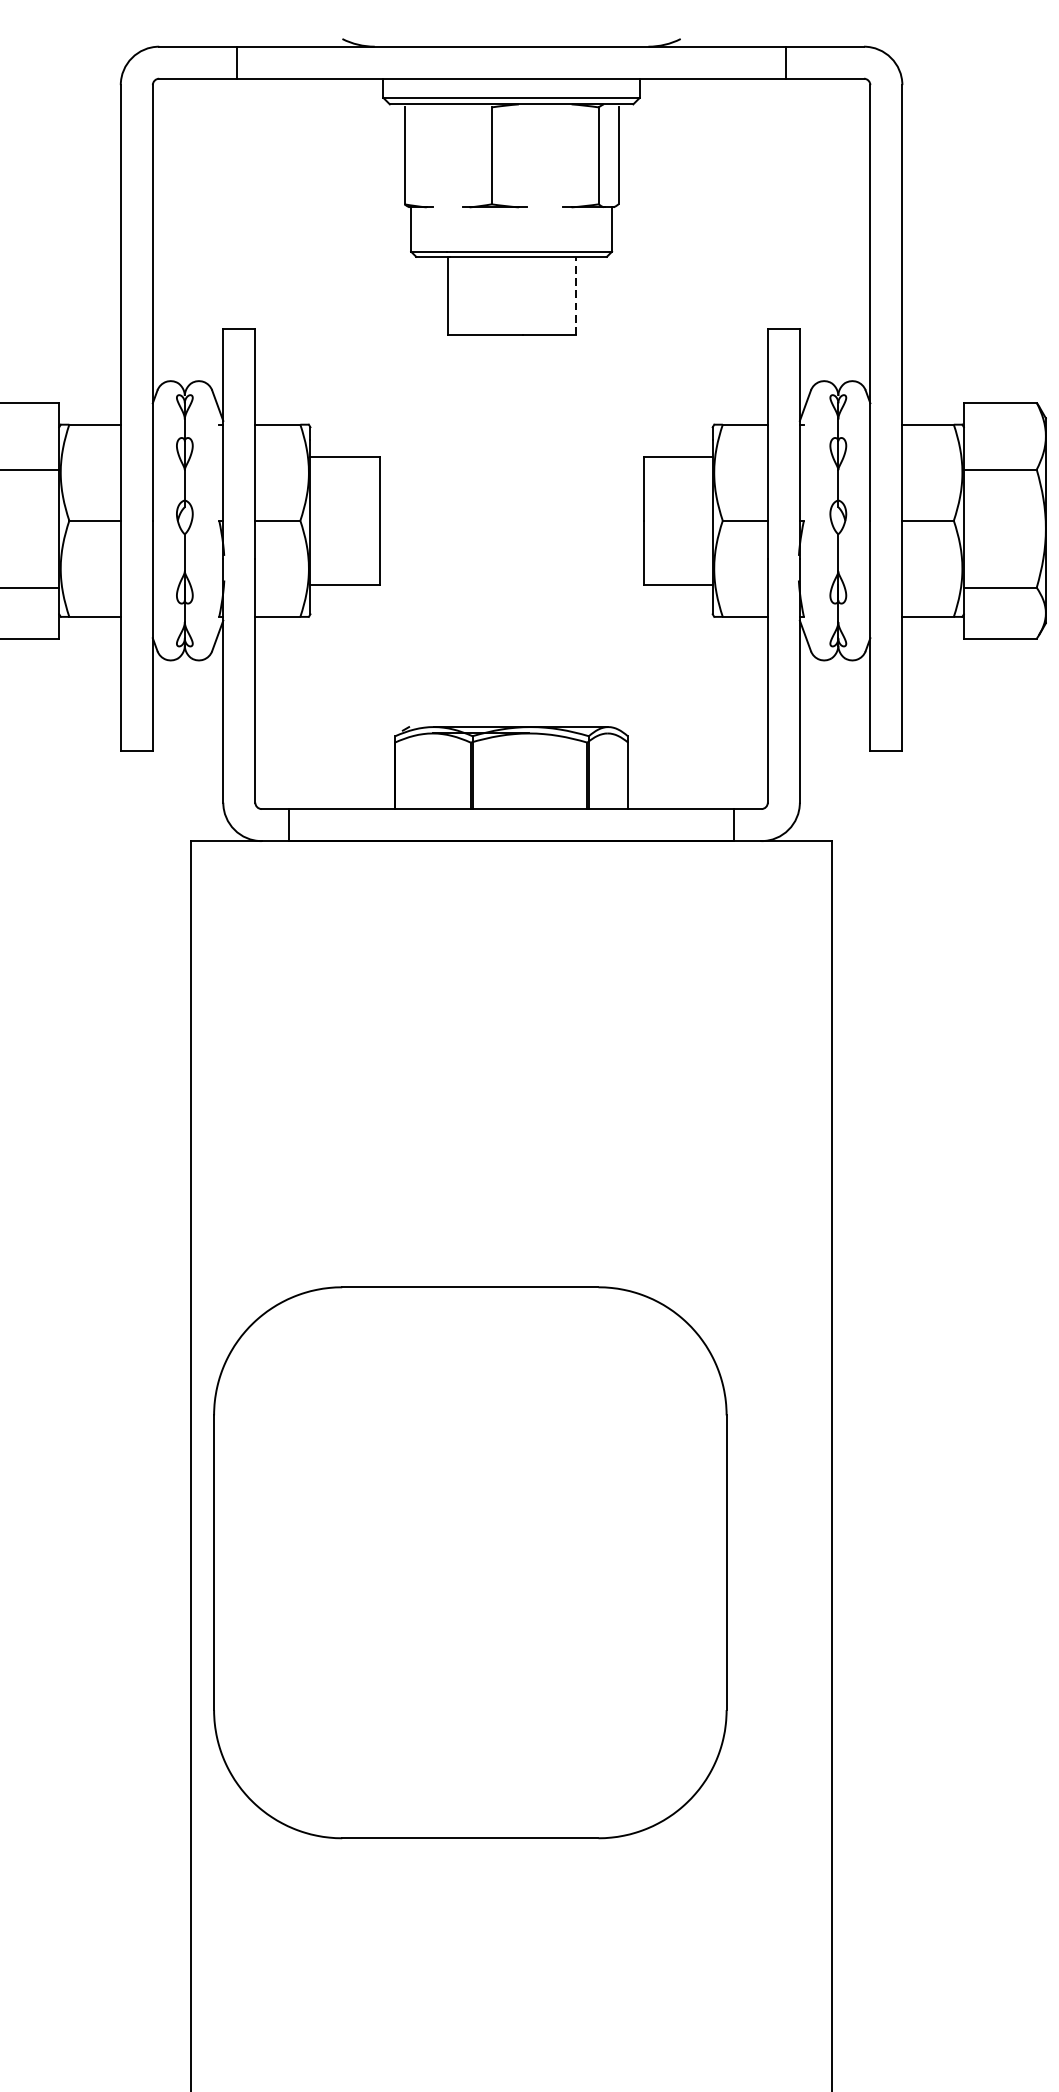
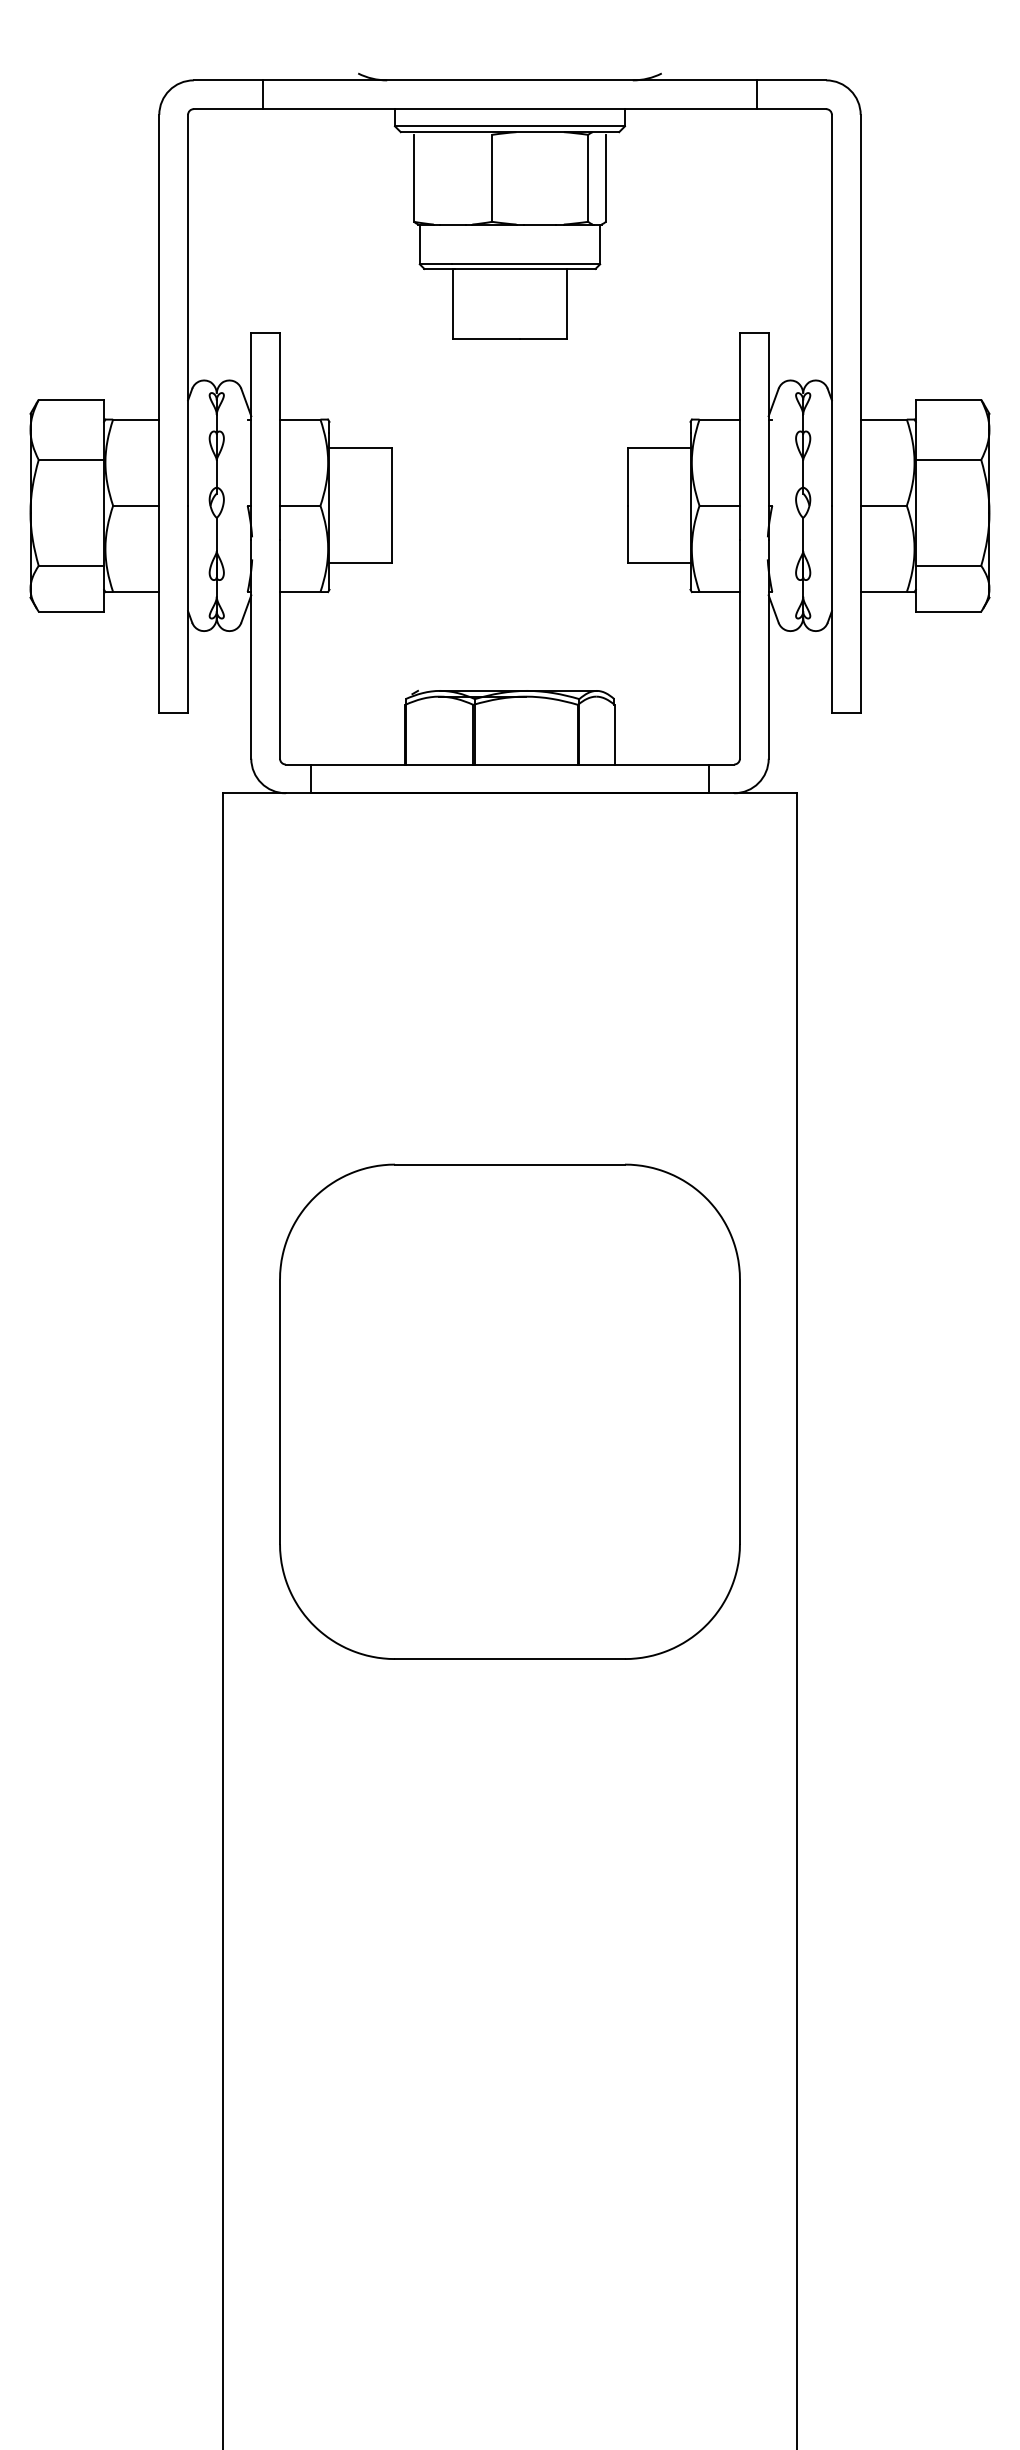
line: (447, 207) -> (452, 224), added
line: (544, 207) -> (539, 224), added
line: (575, 295) -> (567, 303), dashed -> solid
part: (469, 1562) -> (509, 1411), moved

